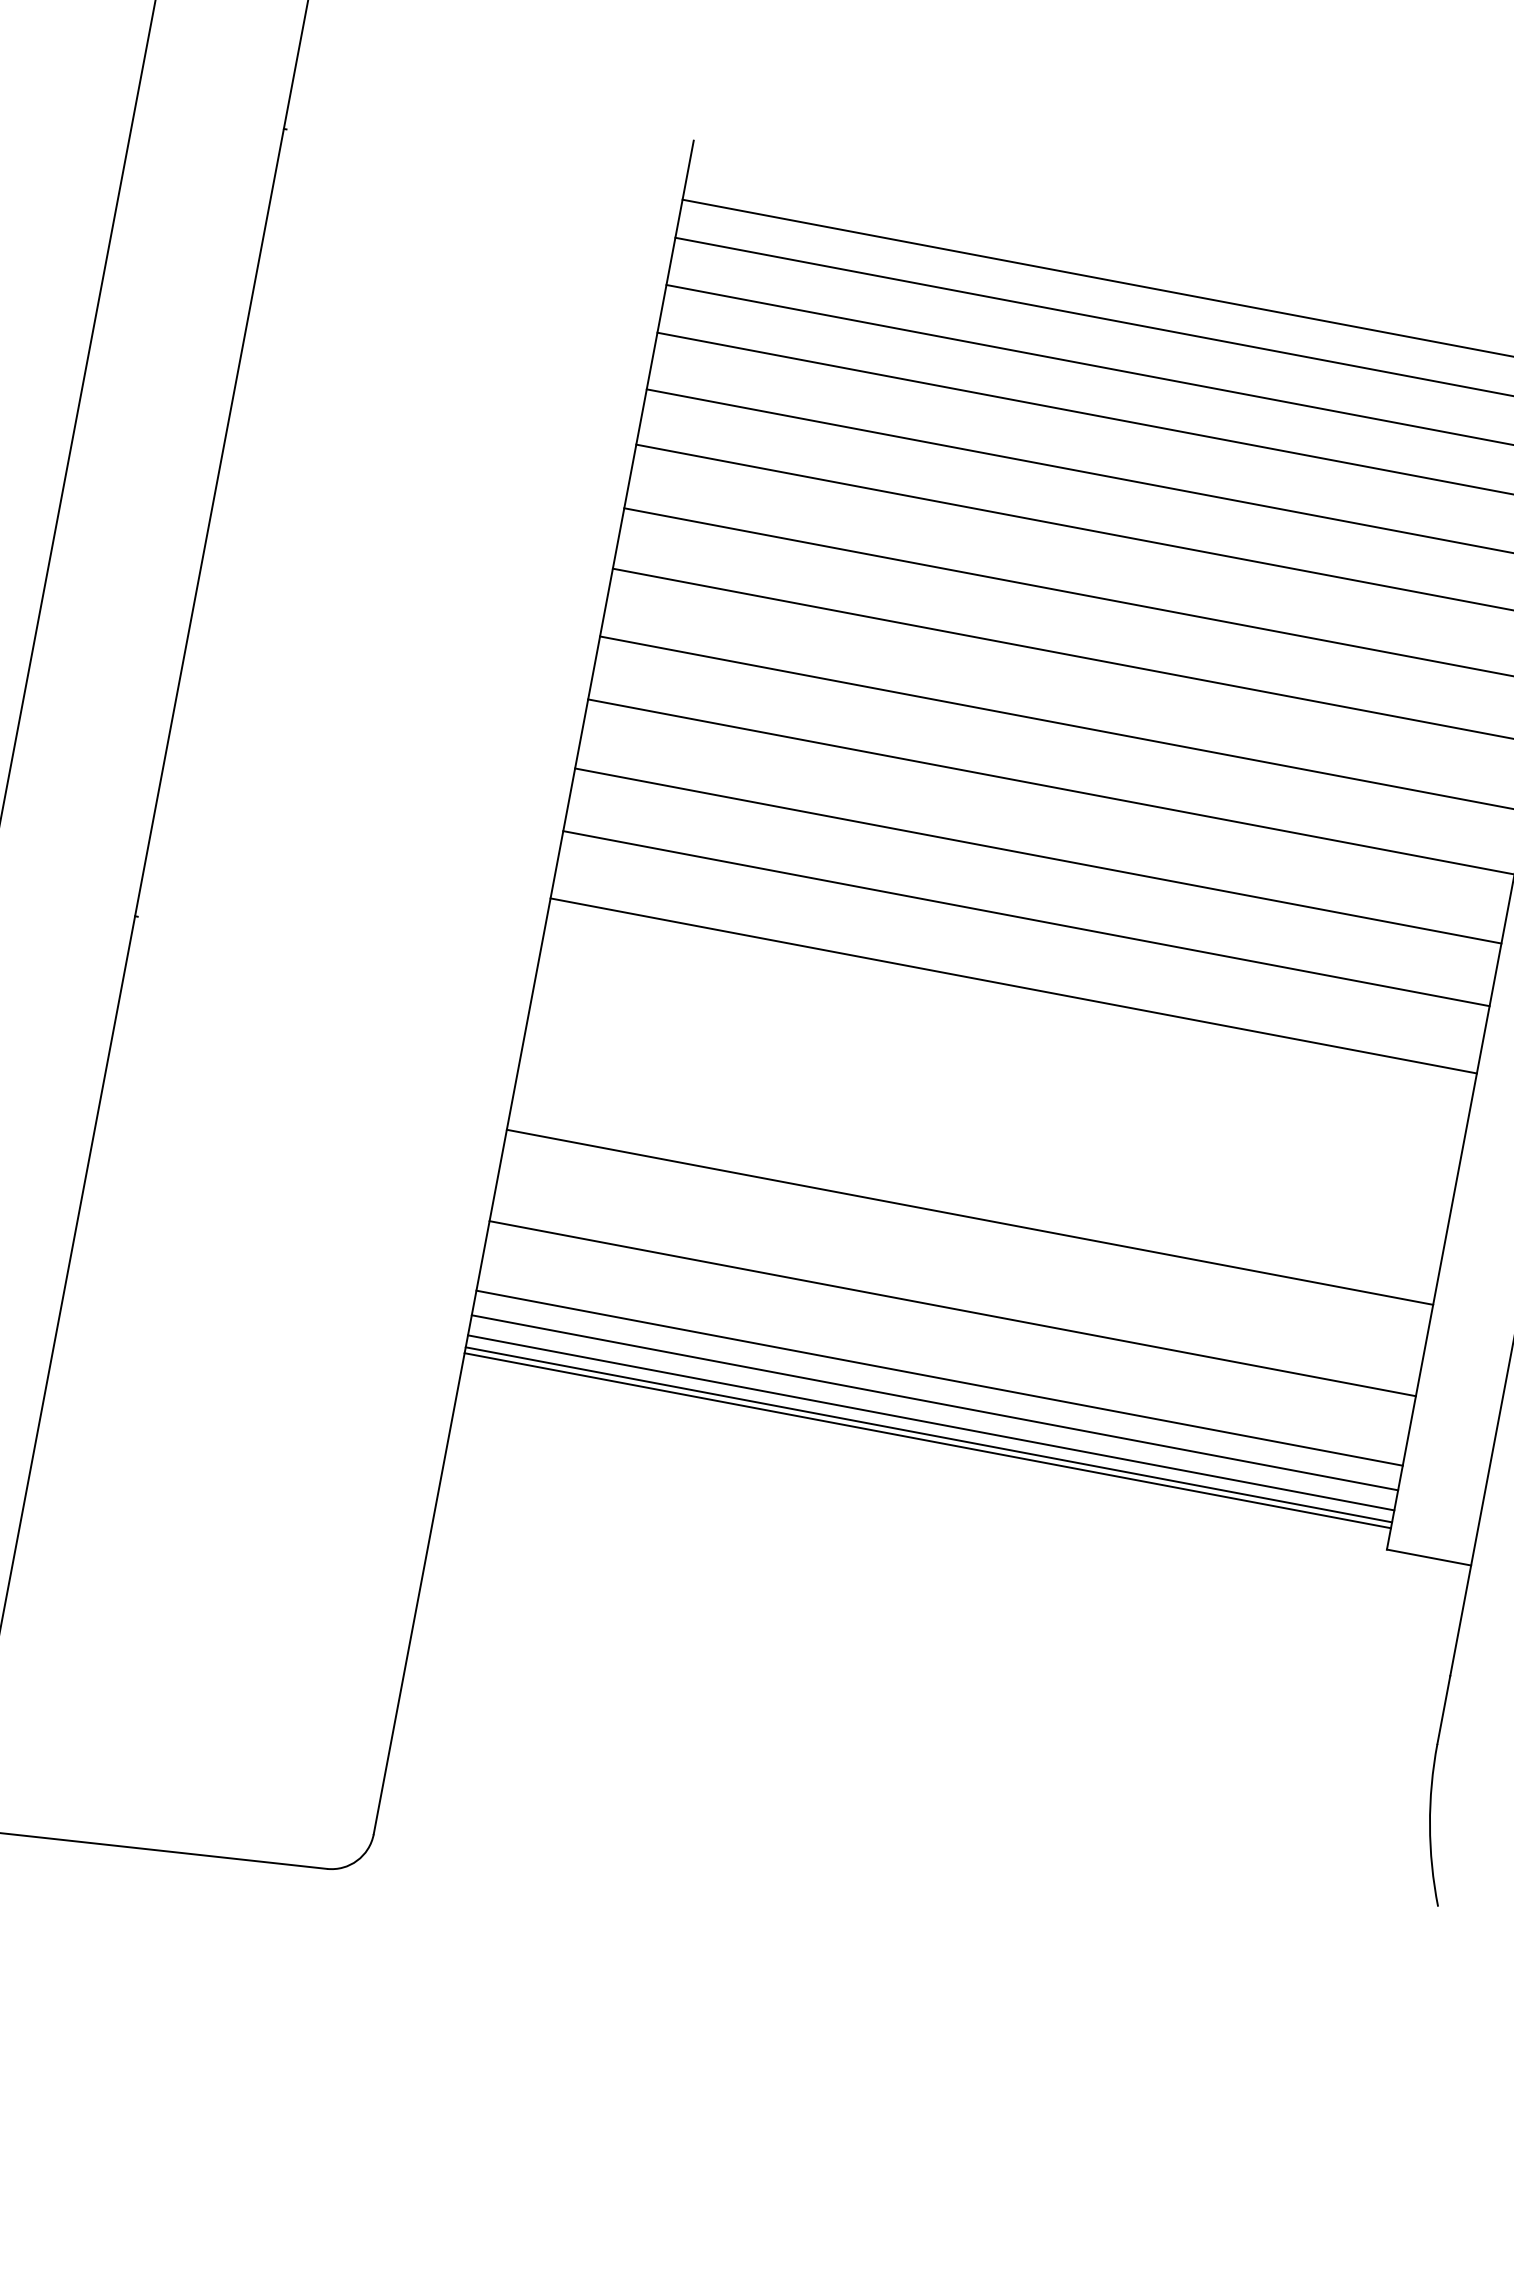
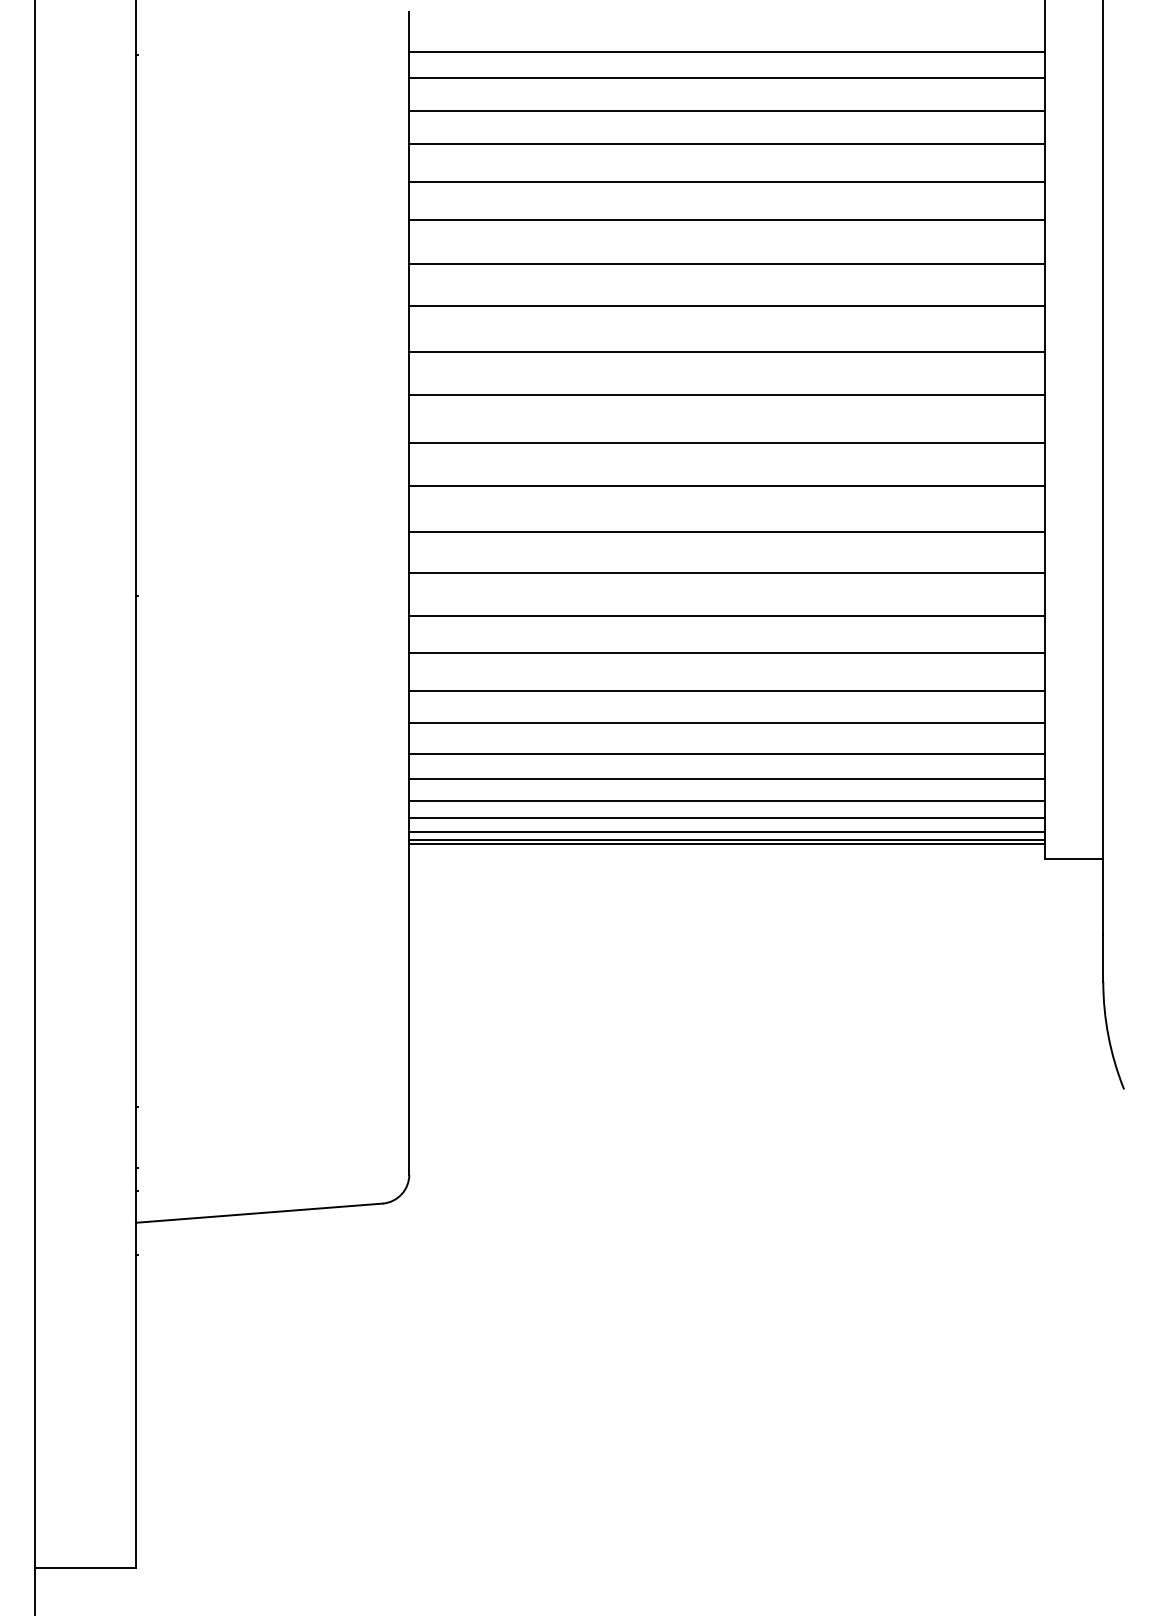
line: (1002, 1046) -> (727, 573), added
line: (990, 1108) -> (727, 616), added
line: (980, 1162) -> (727, 653), added
line: (961, 1263) -> (727, 722), added
line: (946, 1344) -> (727, 778), added

